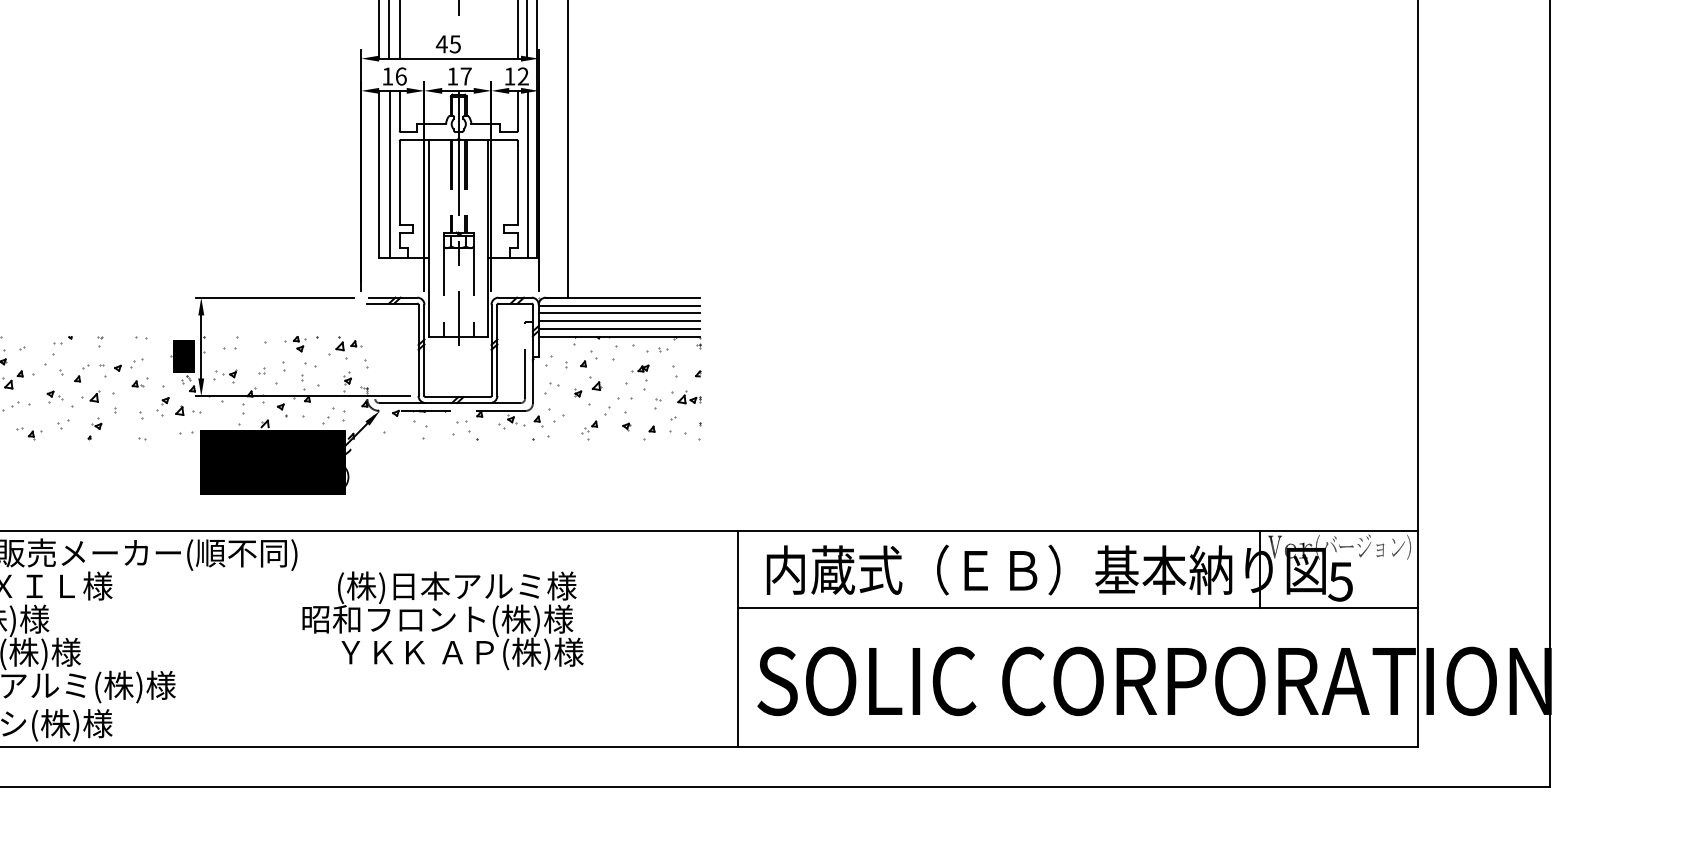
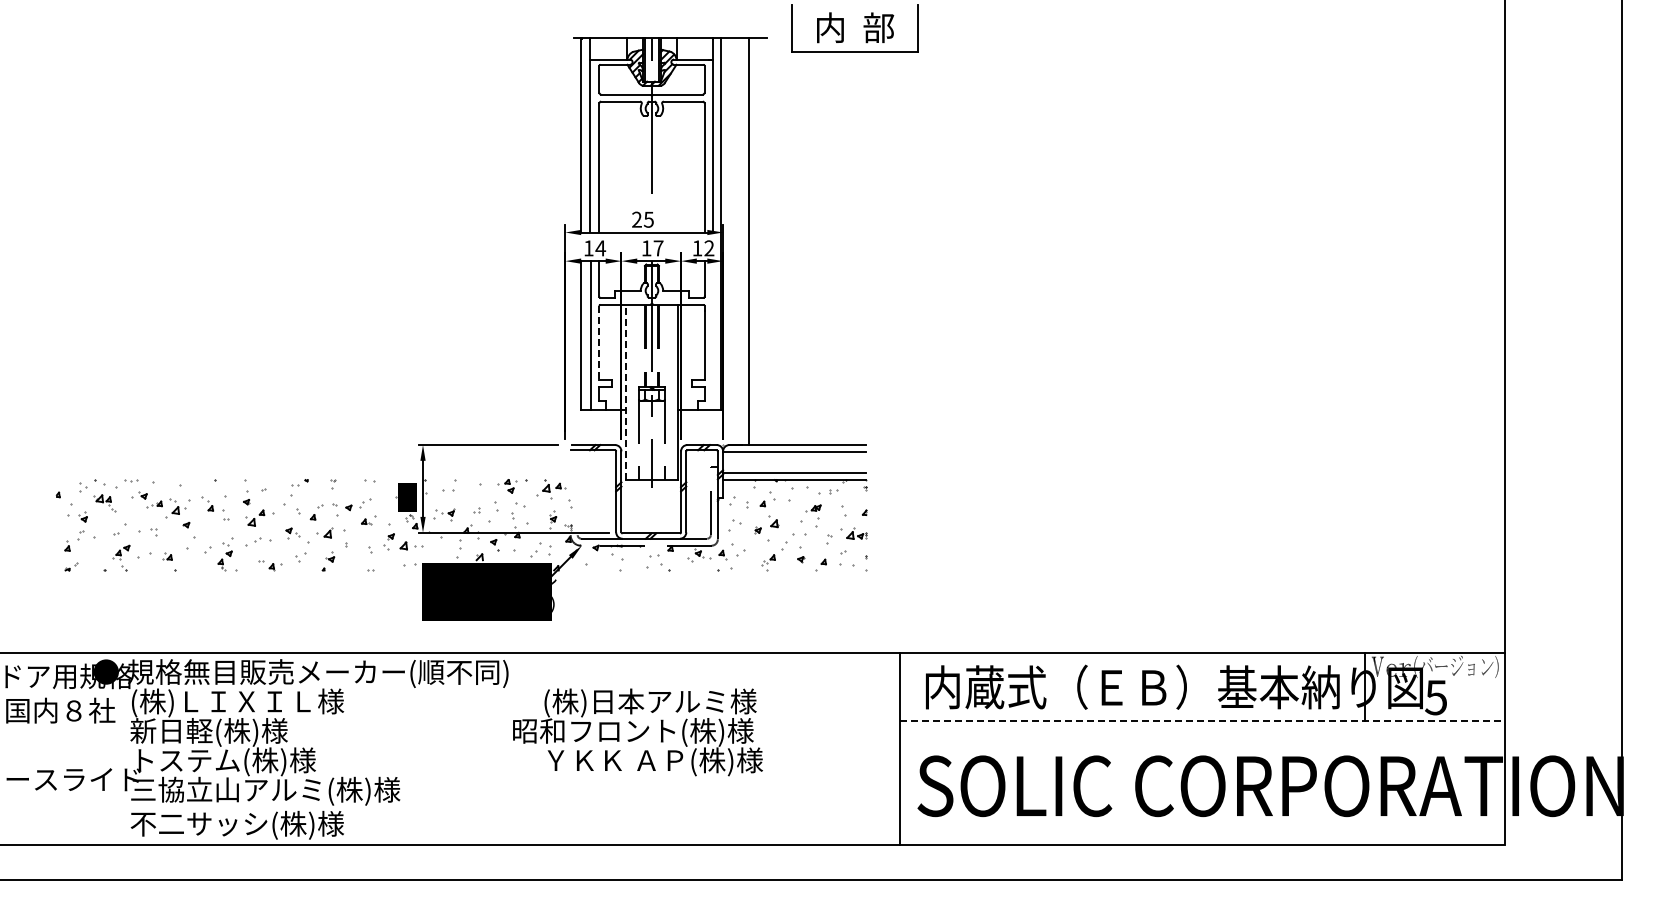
text: (441, 44) -> (636, 219), 45 -> 25
text: (400, 76) -> (600, 248), 16 -> 14
line: (527, 174) -> (713, 335), removed
line: (399, 183) -> (599, 343), solid -> dashed
line: (429, 238) -> (625, 392), solid -> dashed
line: (619, 313) -> (794, 459), removed
line: (619, 321) -> (794, 466), removed
line: (1077, 608) -> (1202, 721), solid -> dashed

